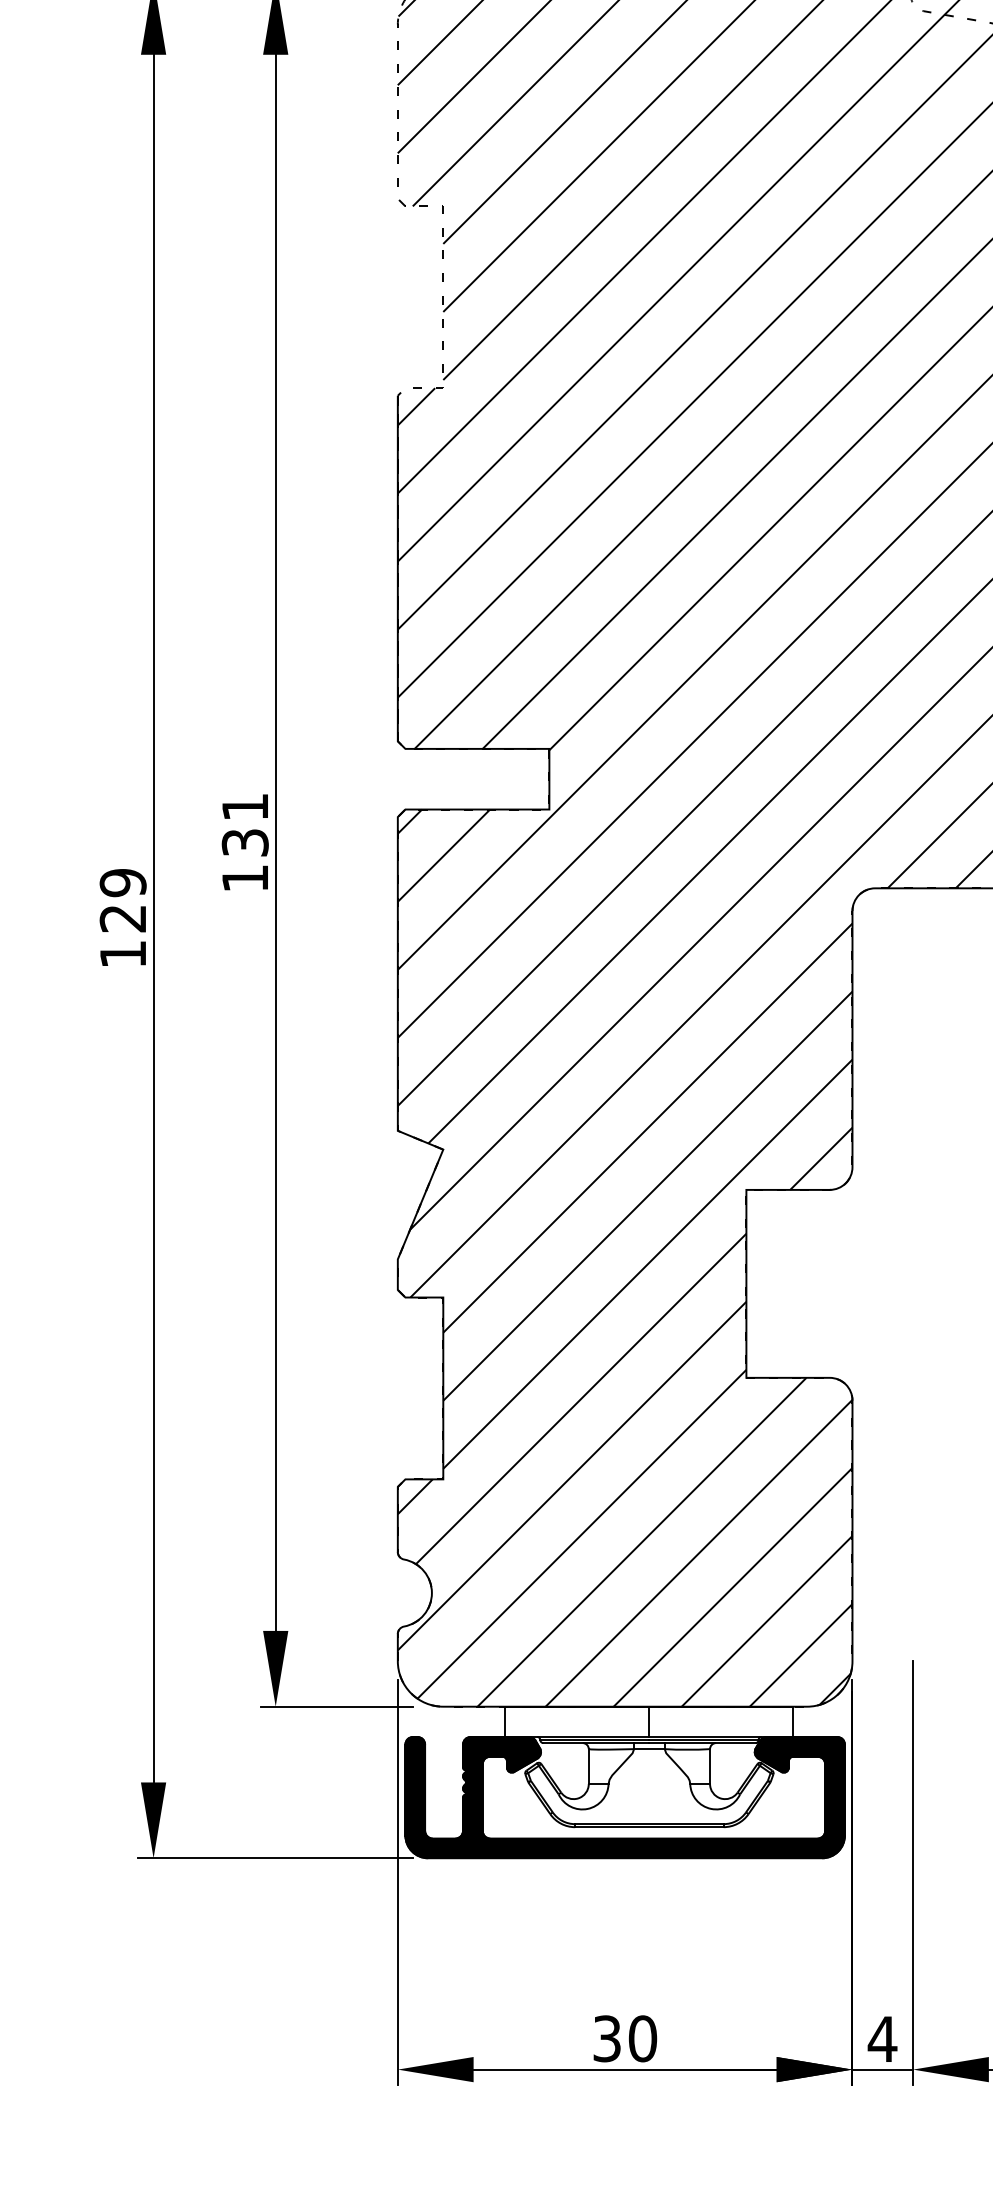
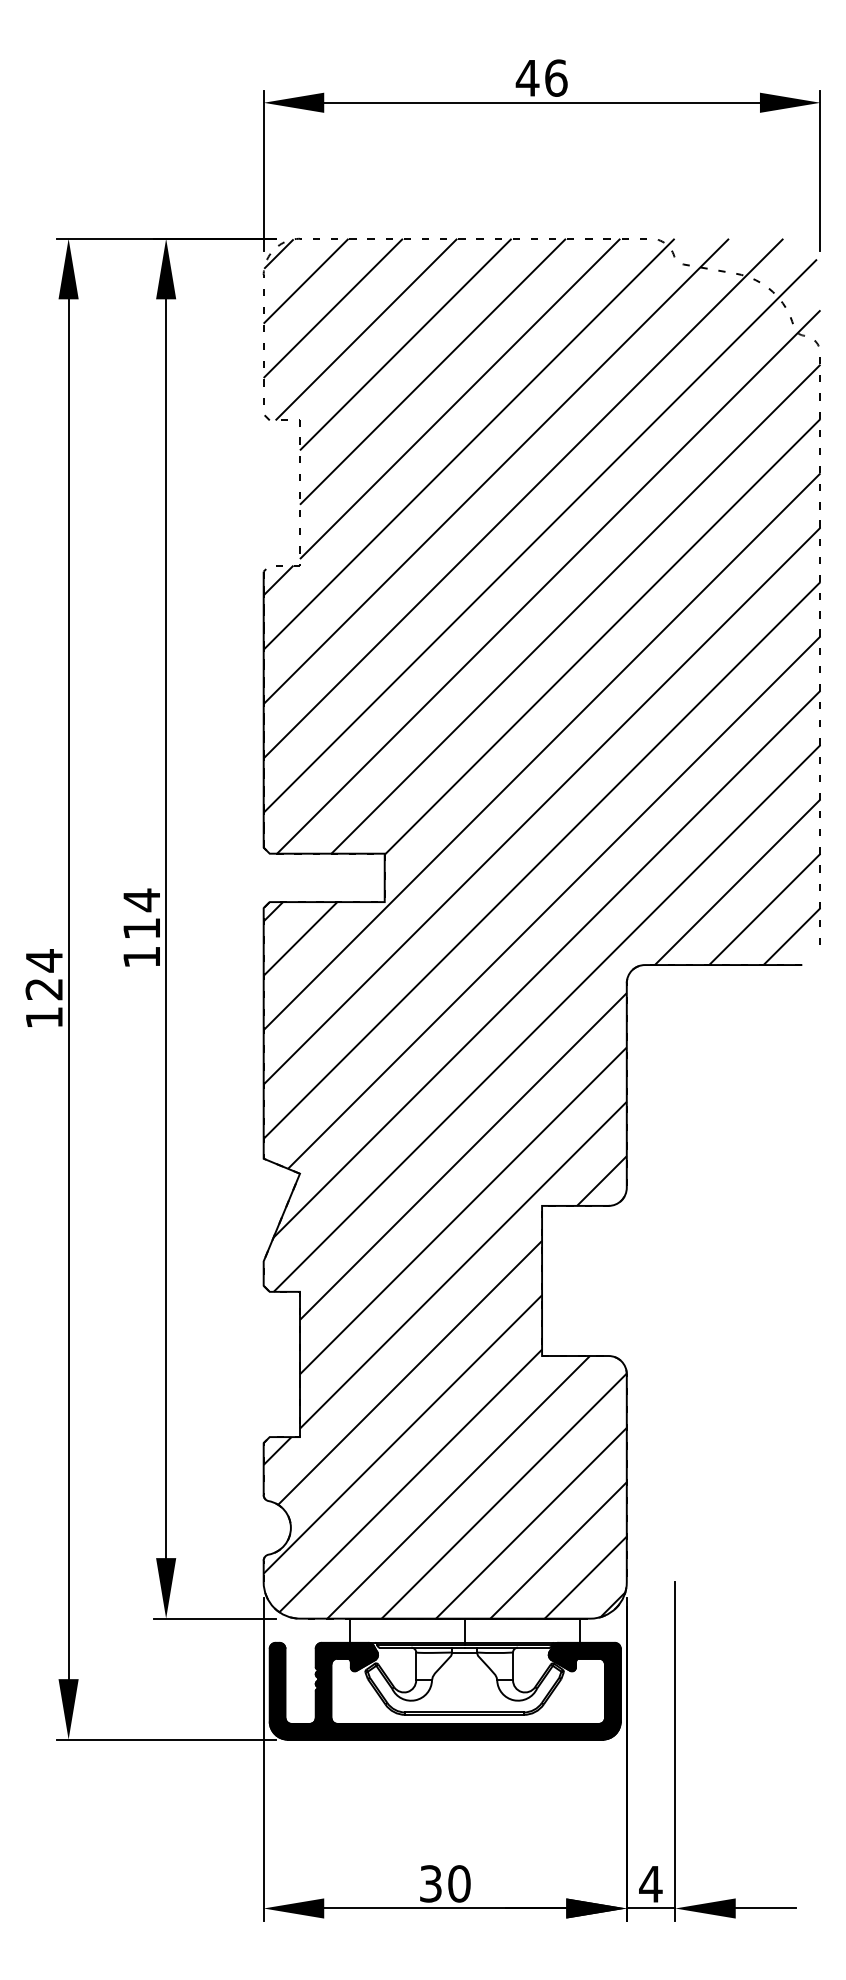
text: (244, 823) -> (141, 913), 131 -> 114
text: (123, 882) -> (44, 960), 129 -> 124

